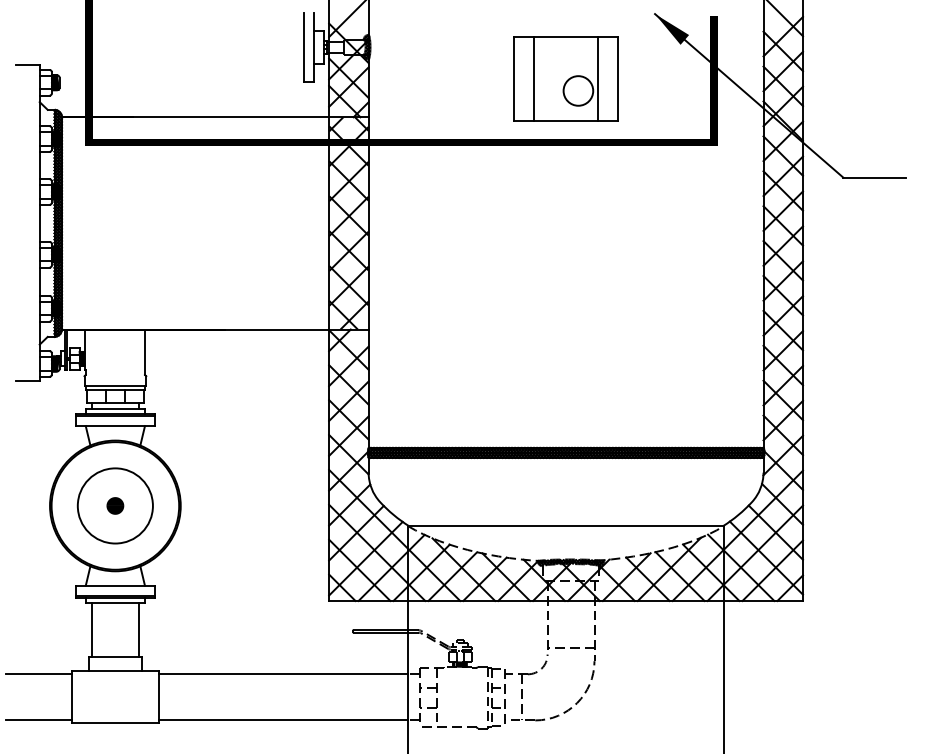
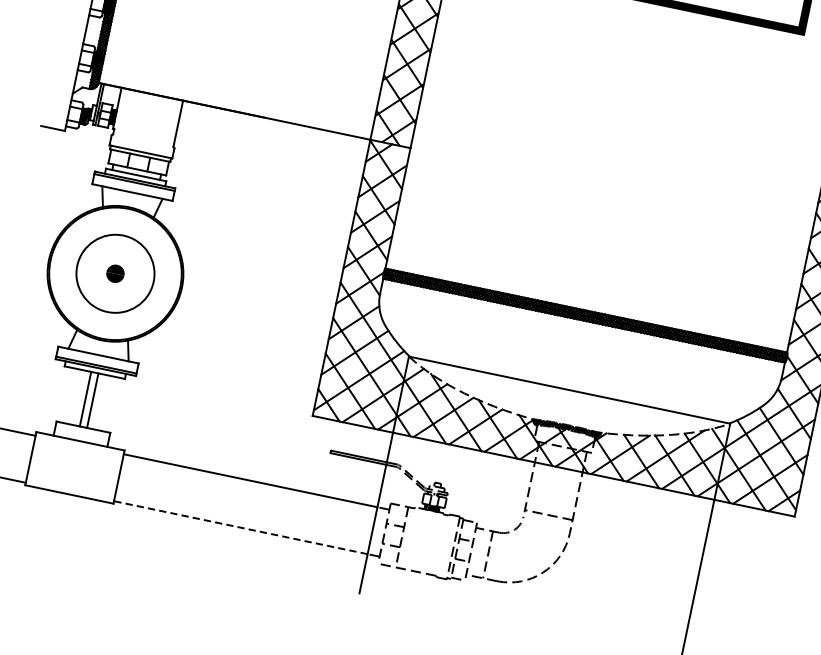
line: (91, 629) -> (92, 400), moved
line: (138, 629) -> (85, 398), moved
line: (283, 720) -> (240, 527), solid -> dashed

